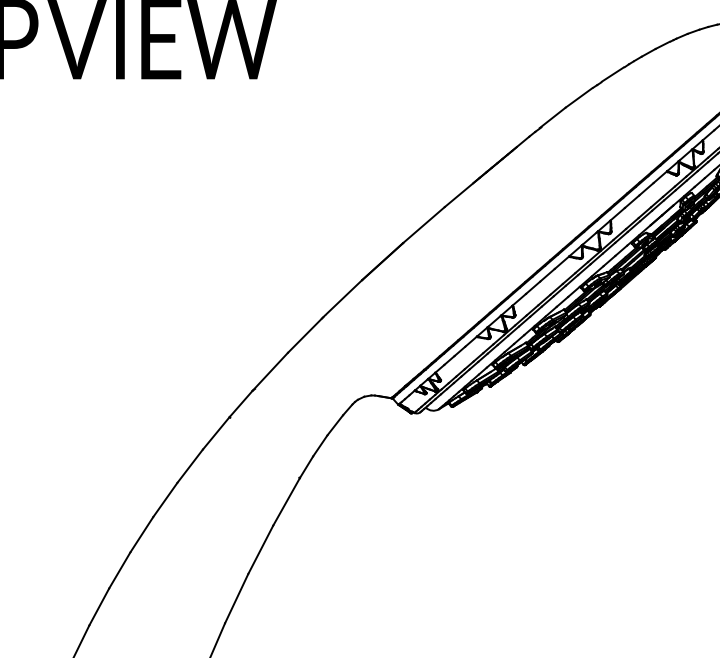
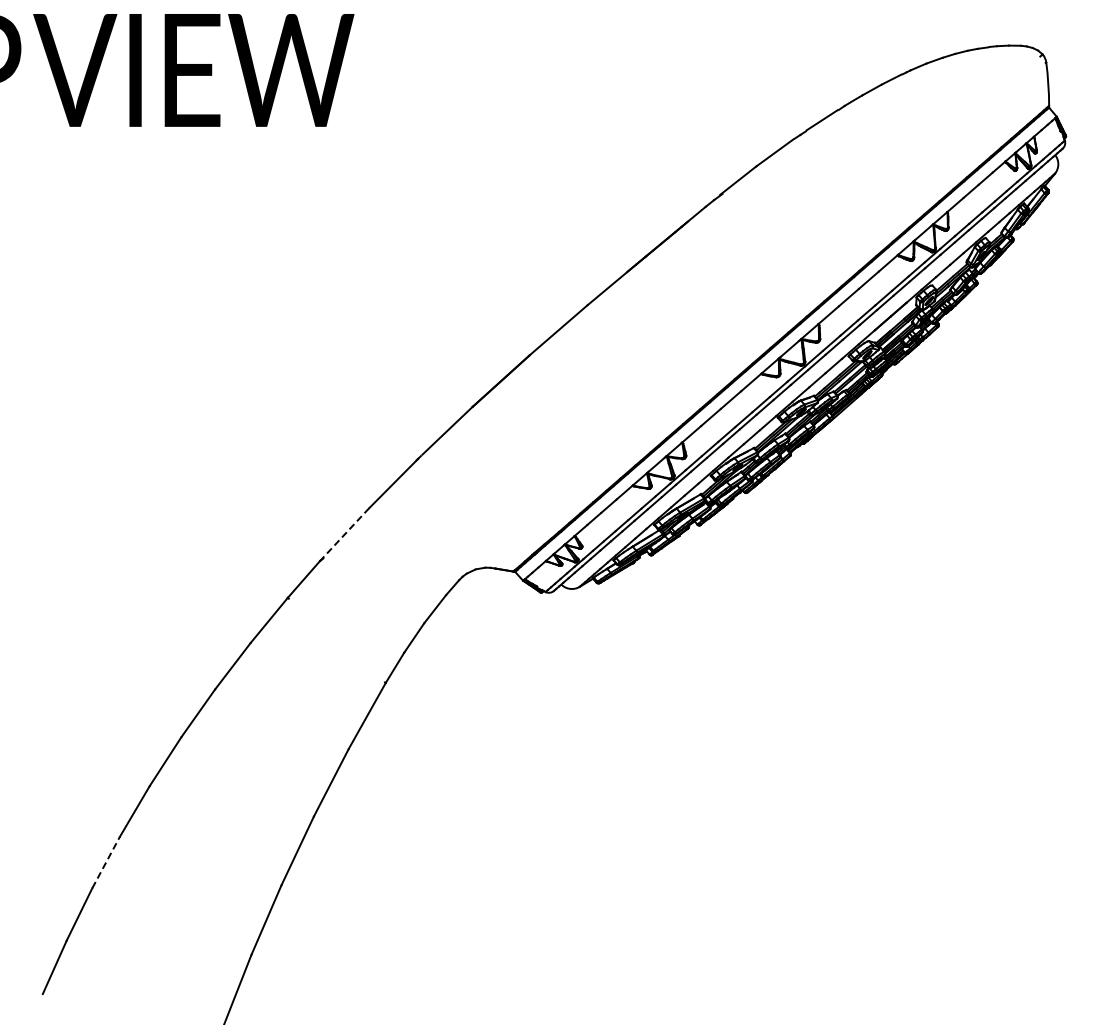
line: (270, 371) -> (344, 534), solid -> dashed
line: (99, 606) -> (106, 861), solid -> dashed

